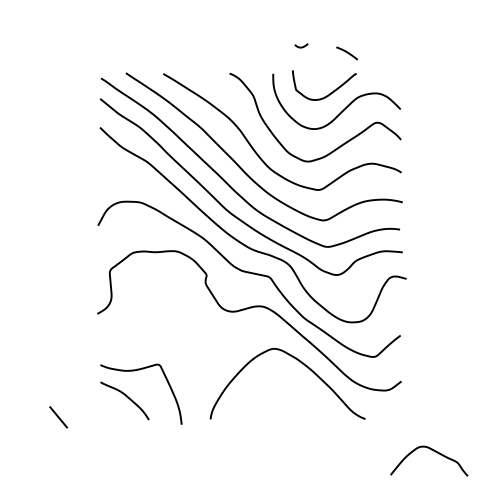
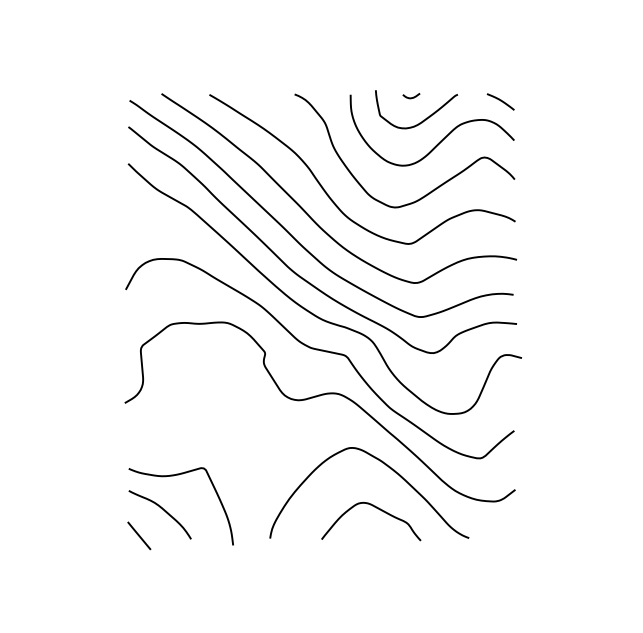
curve: (301, 46) -> (411, 96), moved
curve: (346, 52) -> (500, 100), moved
line: (58, 417) -> (139, 536), moved
curve: (433, 451) -> (376, 509), moved

